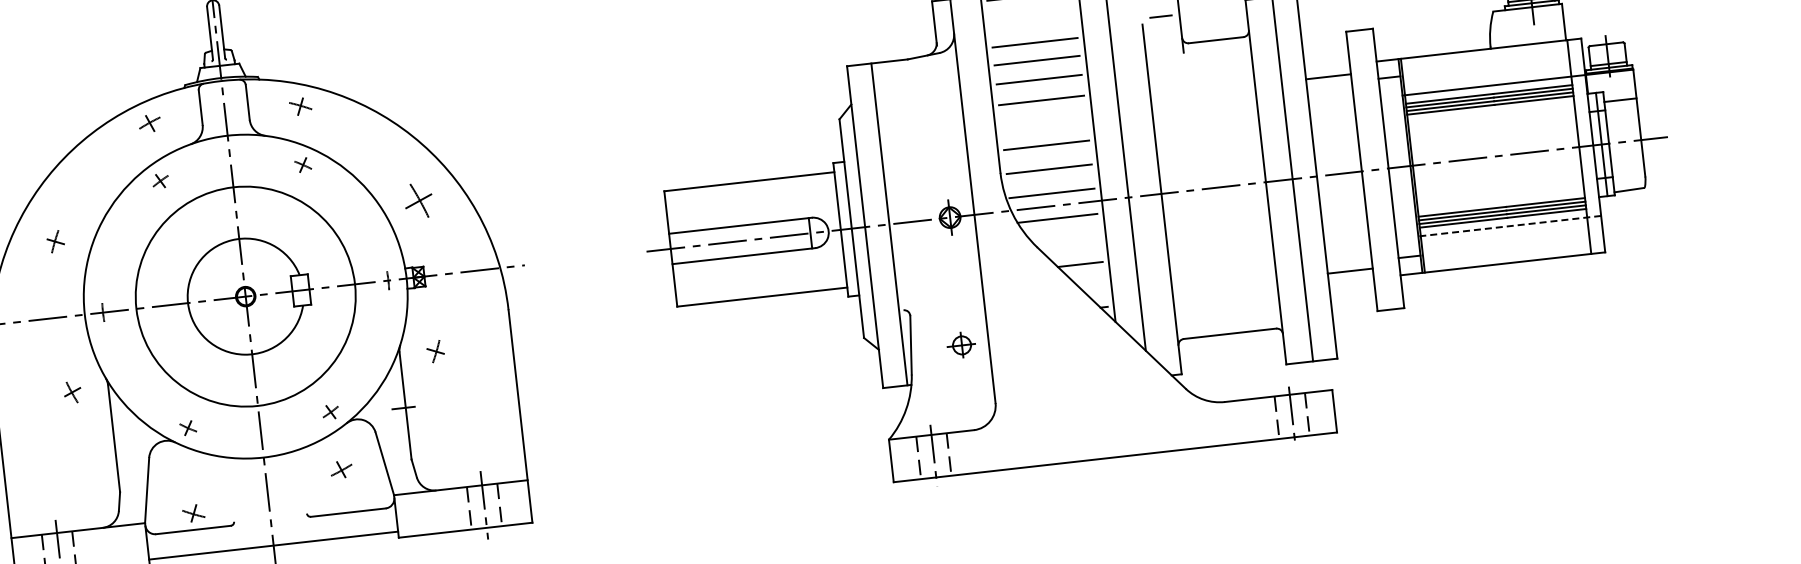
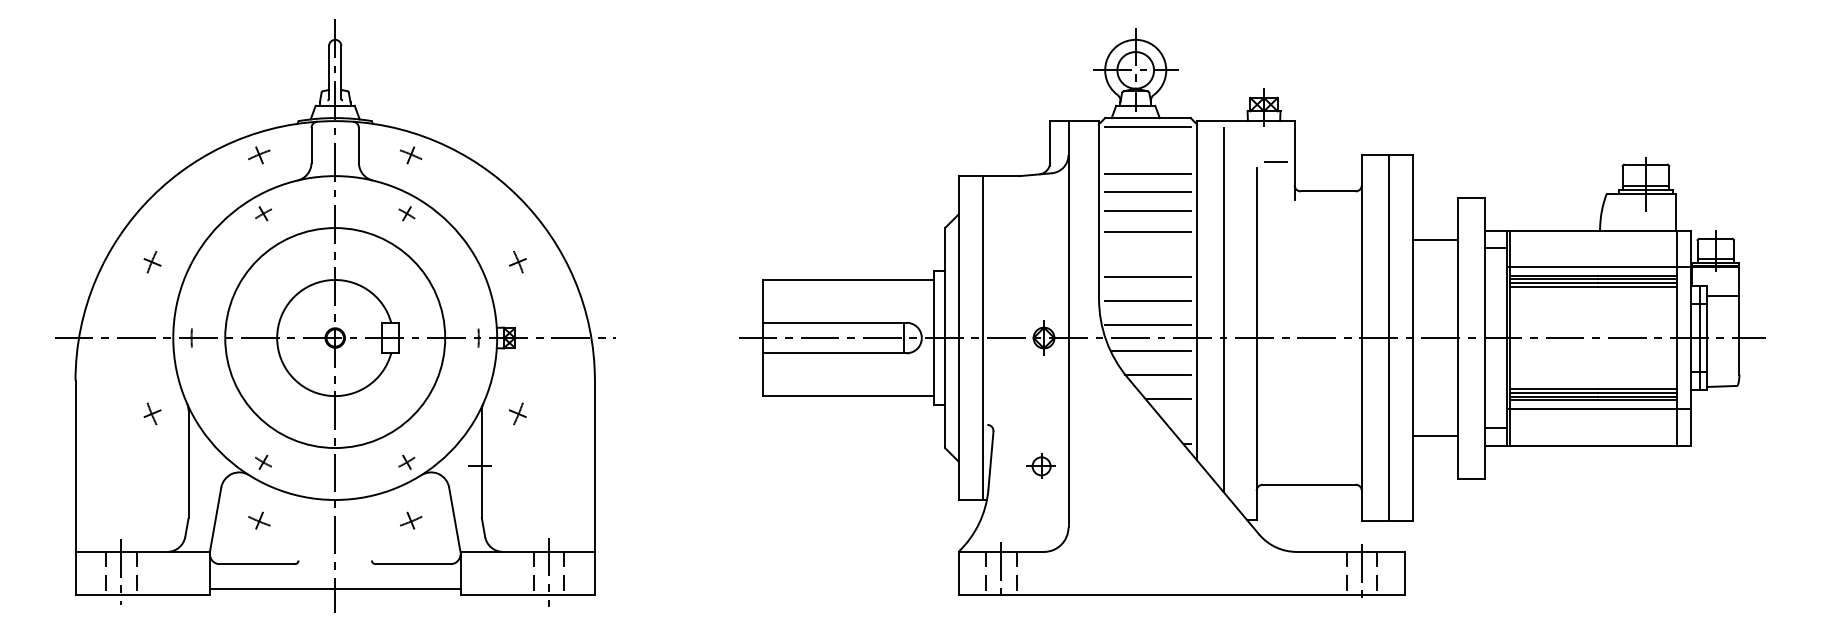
part: (418, 200) -> (517, 261), size x0.62
line: (1509, 225) -> (1599, 408), dashed -> solid
line: (1067, 242) -> (1157, 375), added
part: (193, 513) -> (259, 520), moved

